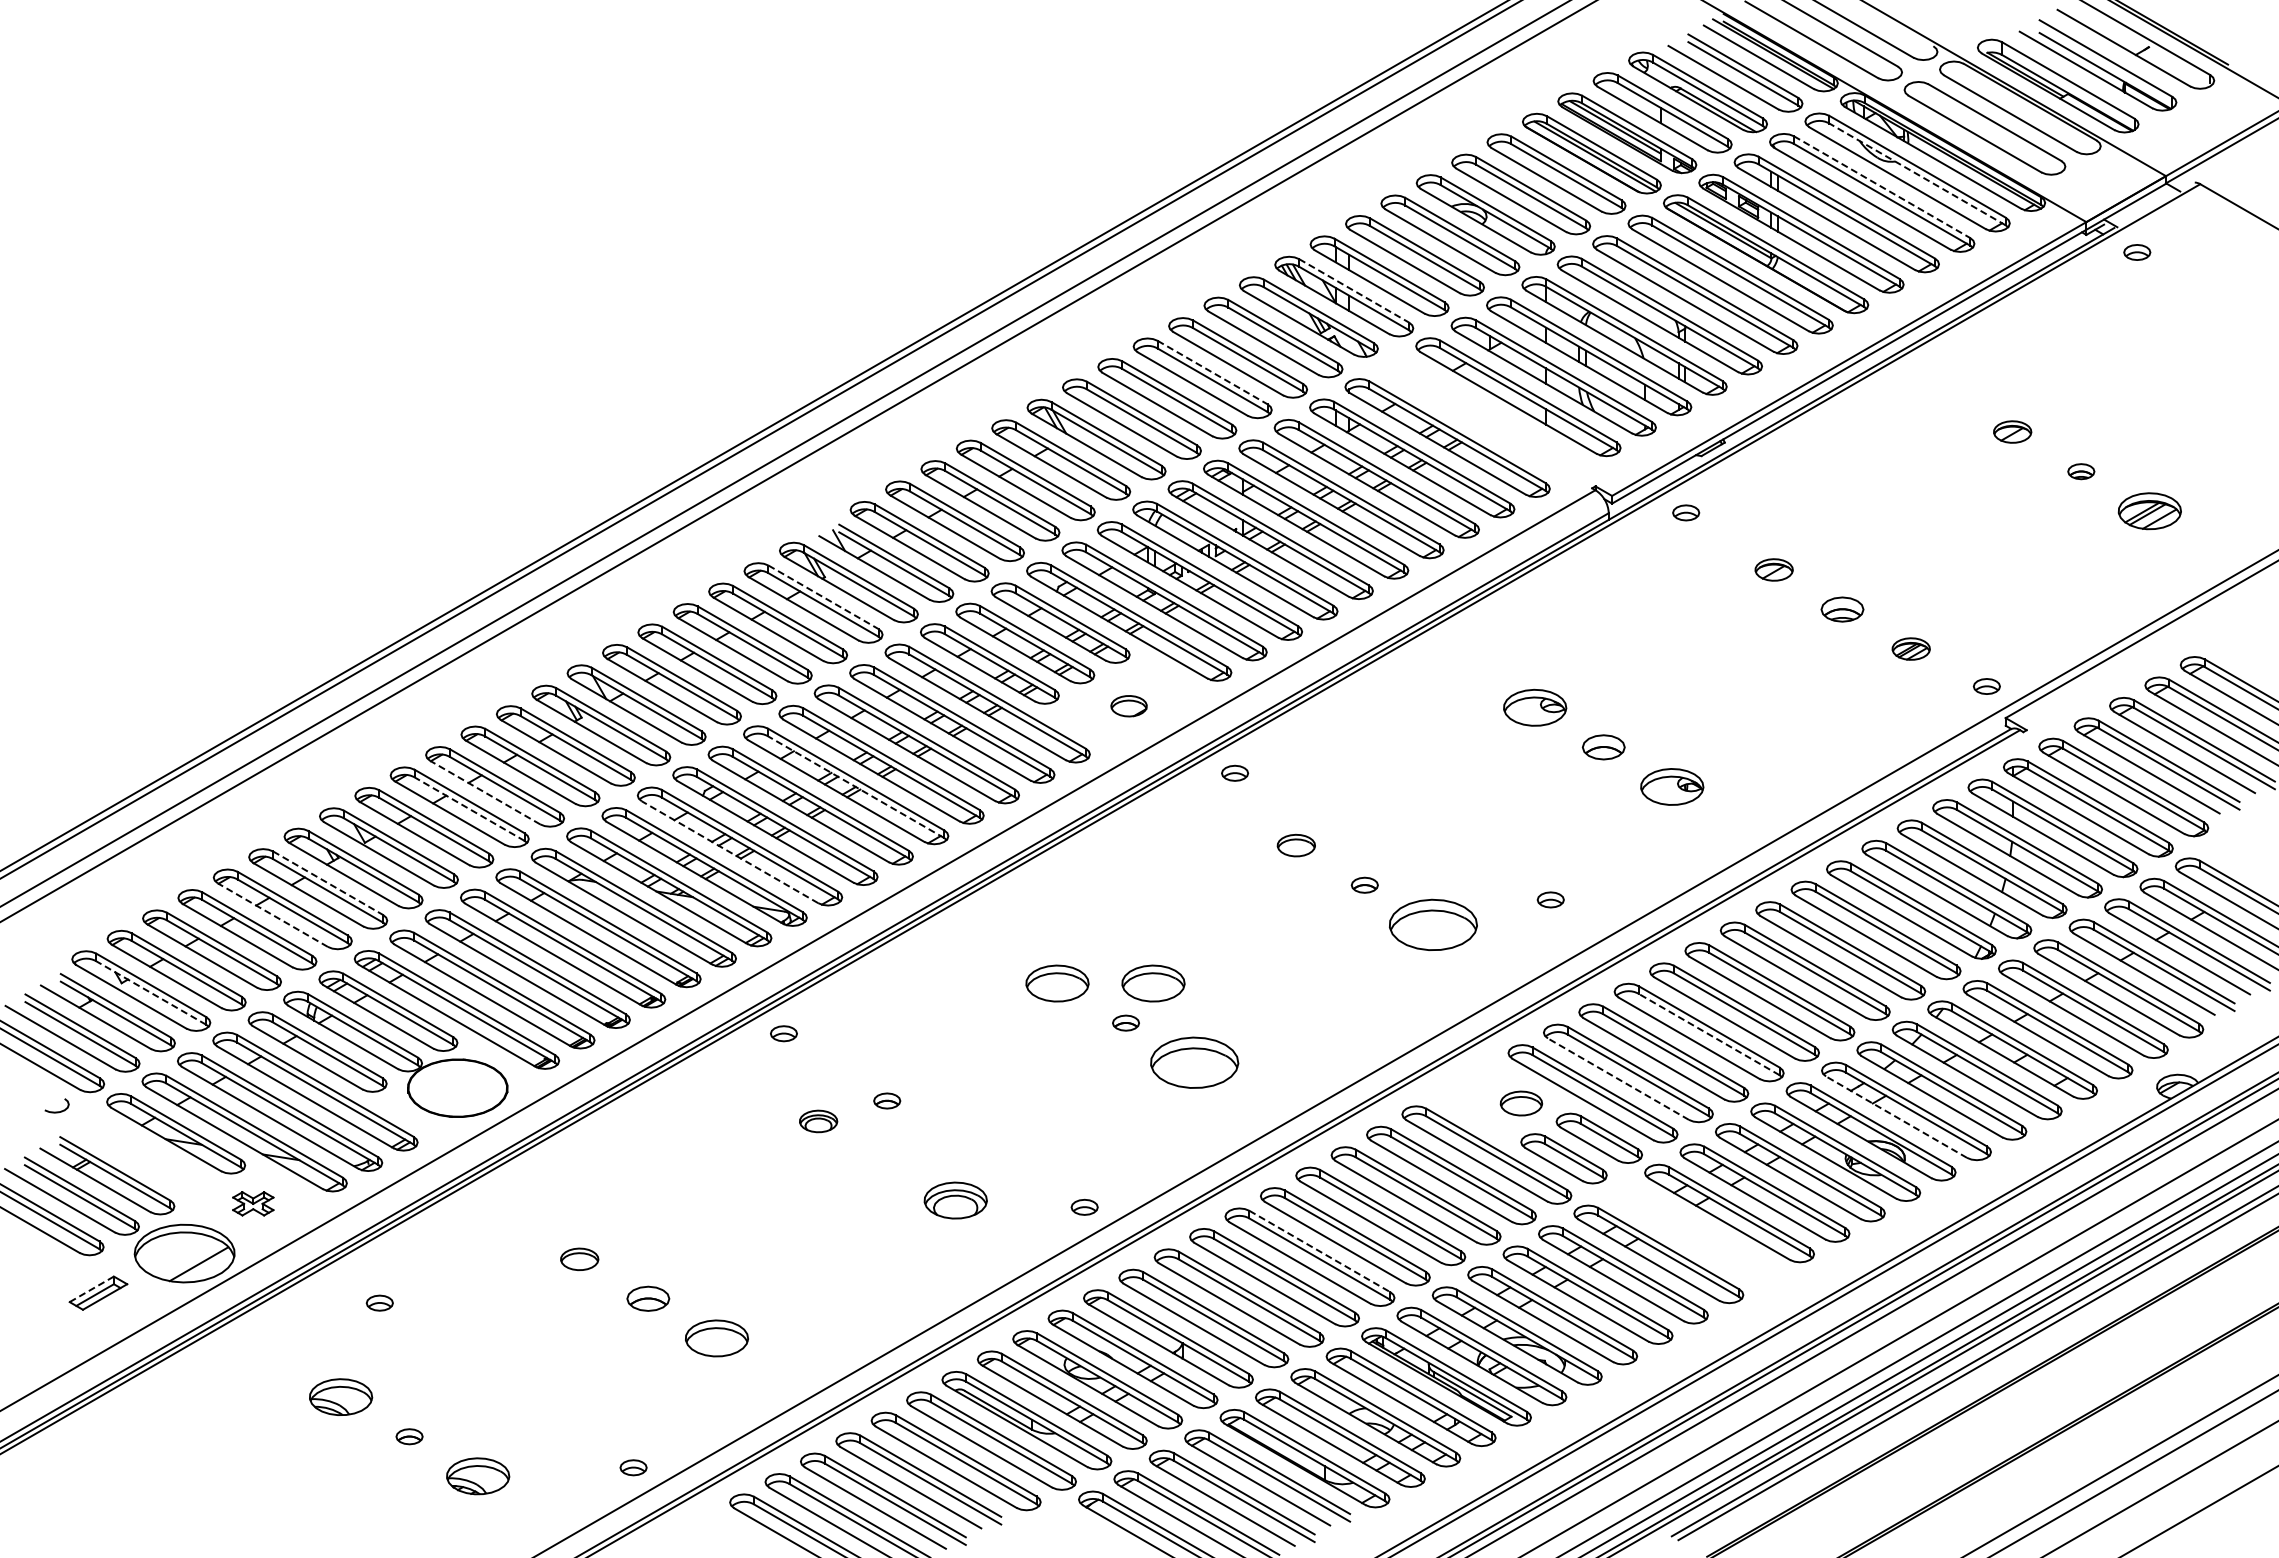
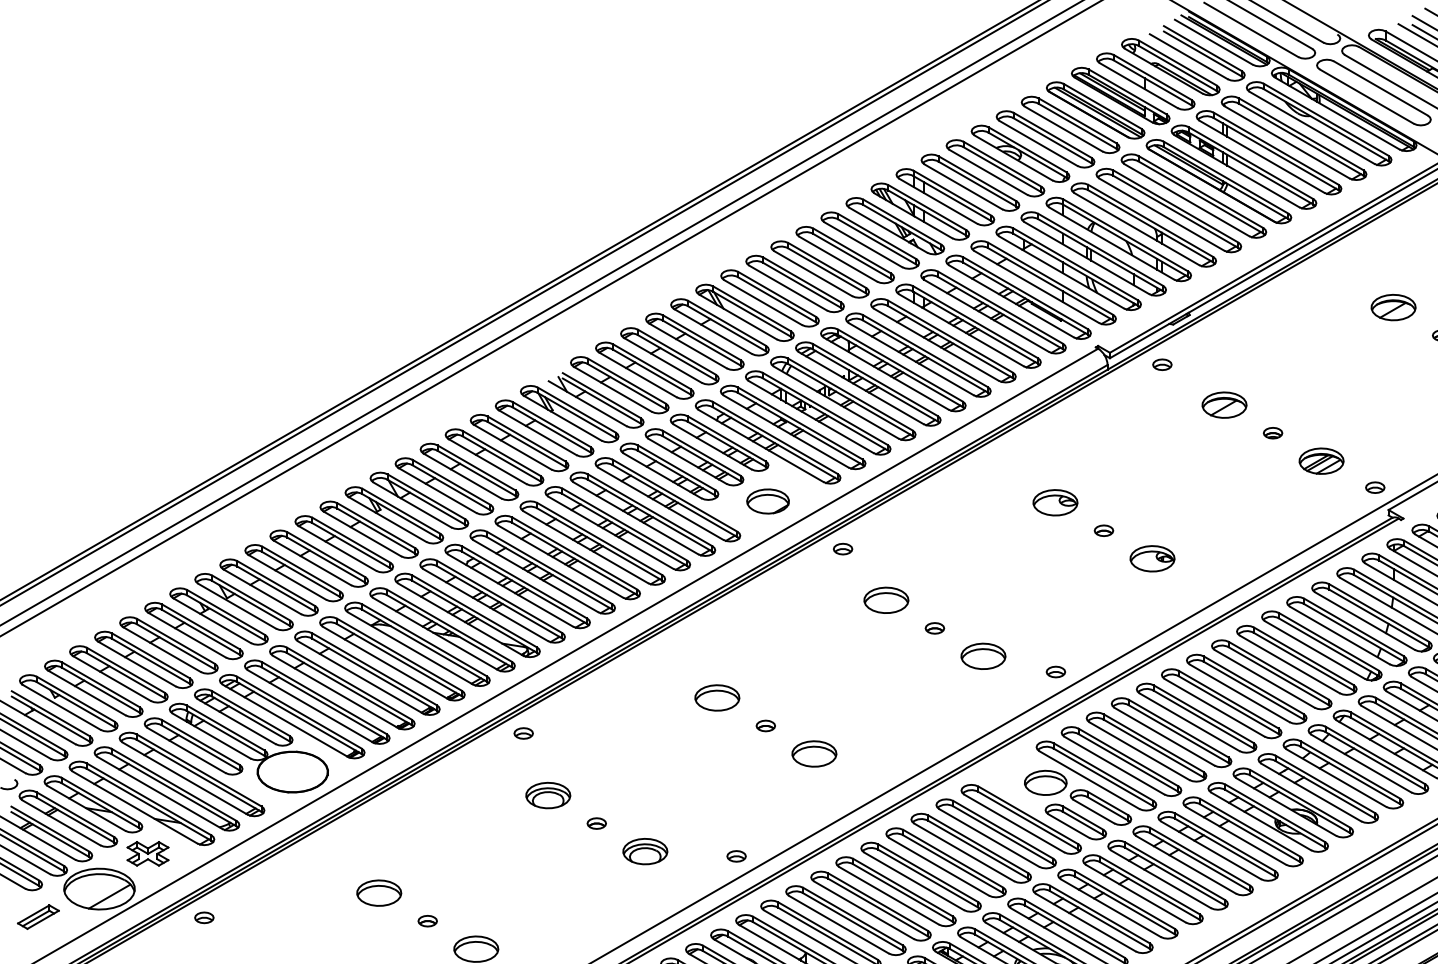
line: (1917, 174) -> (1326, 125), dashed -> solid
line: (1882, 187) -> (1301, 134), dashed -> solid
line: (1354, 290) -> (927, 207), dashed -> solid
line: (1212, 372) -> (827, 265), dashed -> solid
part: (1482, 417) -> (1018, 297), added
part: (2012, 431) -> (1393, 307), size x1.67
part: (1774, 569) -> (1224, 404), size x1.67
line: (823, 597) -> (551, 424), dashed -> solid
part: (1842, 609) -> (1273, 433), size x0.62
part: (1911, 648) -> (1321, 460), size x1.67
part: (1128, 706) -> (767, 501), size x1.67
part: (1603, 747) -> (1103, 530), size x0.62
line: (856, 787) -> (575, 559), dashed -> solid
line: (485, 792) -> (312, 562), dashed -> solid
line: (469, 809) -> (301, 574), dashed -> solid
part: (1296, 845) -> (886, 600), size x1.67
line: (730, 852) -> (485, 605), dashed -> solid
line: (328, 883) -> (201, 627), dashed -> solid
part: (1550, 899) -> (1055, 671), moved
line: (272, 915) -> (161, 649), dashed -> solid
part: (1433, 924) -> (983, 656), size x0.71
part: (1153, 983) -> (785, 697), removed
line: (151, 993) -> (76, 705), dashed -> solid
line: (1708, 1034) -> (1178, 734), dashed -> solid
part: (1194, 1062) -> (814, 753), size x0.71
line: (1618, 1078) -> (1114, 765), dashed -> solid
part: (887, 1100) -> (597, 823), moved
part: (1521, 1103) -> (1045, 782), size x1.43
line: (1896, 1116) -> (1311, 792), dashed -> solid
part: (818, 1121) -> (548, 795), size x1.67
part: (140, 1153) -> (68, 818), added
part: (253, 1203) -> (148, 853), size x1.43
part: (1693, 1233) -> (1167, 874), added
line: (1320, 1251) -> (903, 887), dashed -> solid
part: (579, 1259) -> (378, 893), size x1.67
line: (91, 1289) -> (33, 914), dashed -> solid
part: (648, 1298) -> (427, 920), size x0.62
part: (379, 1302) -> (204, 917), moved

